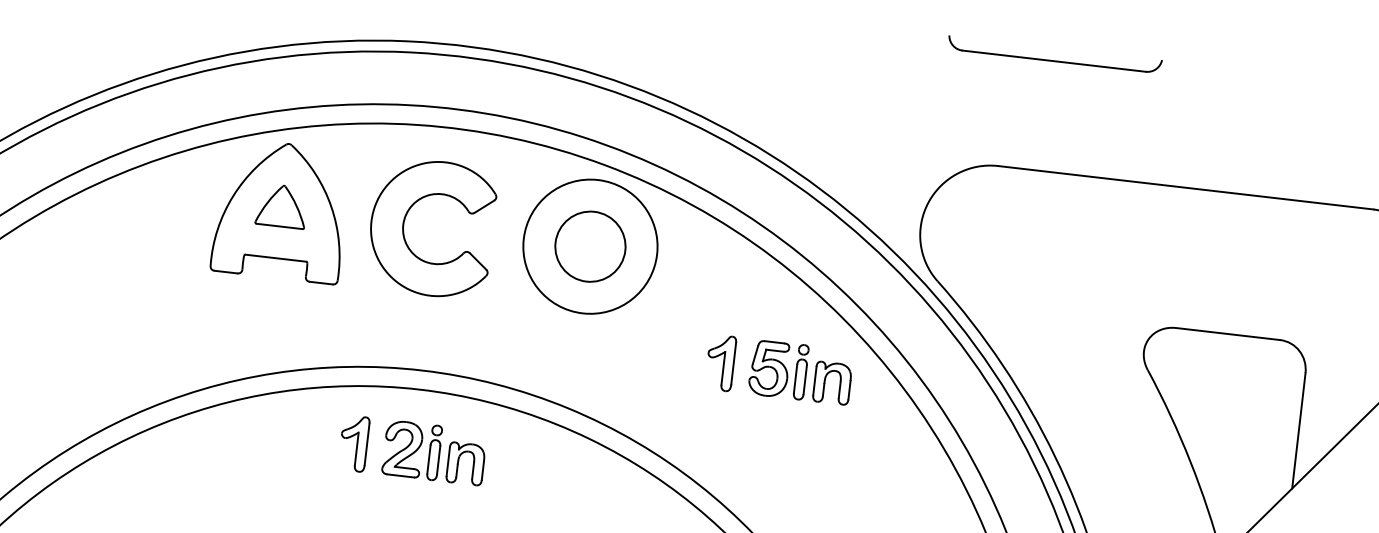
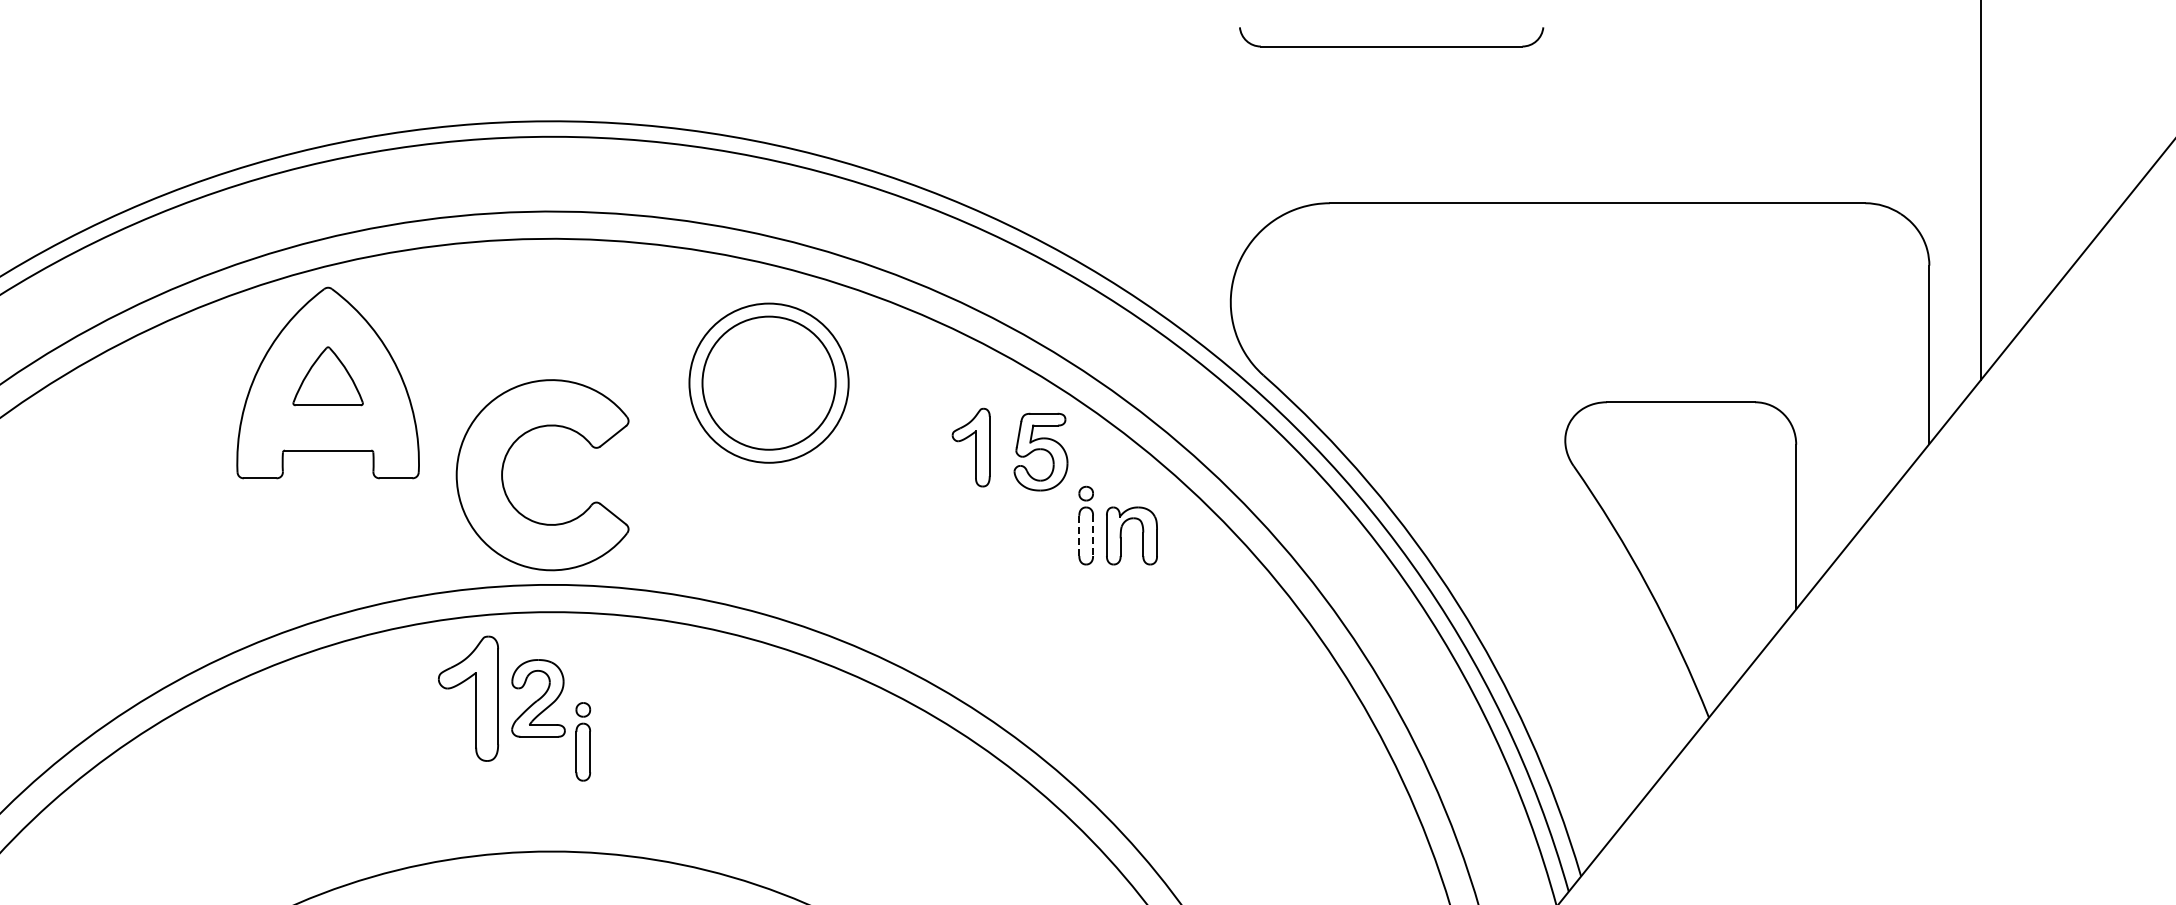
part: (404, 222) -> (503, 471), moved
circle: (590, 246) -> (768, 382), size x1.6
circle: (590, 246) -> (768, 383), size x0.7
part: (720, 362) -> (970, 447), moved
part: (769, 368) -> (1040, 451), moved
line: (795, 378) -> (1079, 535), solid -> dashed
line: (805, 380) -> (1093, 536), solid -> dashed
part: (353, 443) -> (467, 698), size x1.6
part: (434, 452) -> (583, 741), moved
part: (473, 464) -> (639, 708), removed

